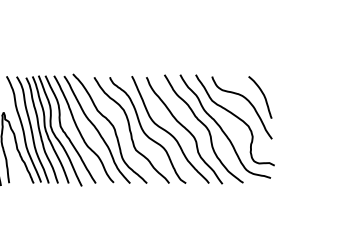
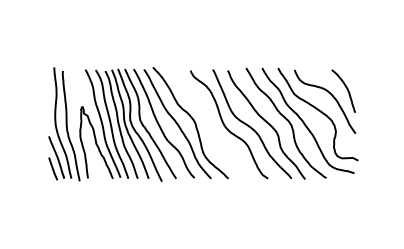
curve: (130, 130) -> (211, 124), removed

